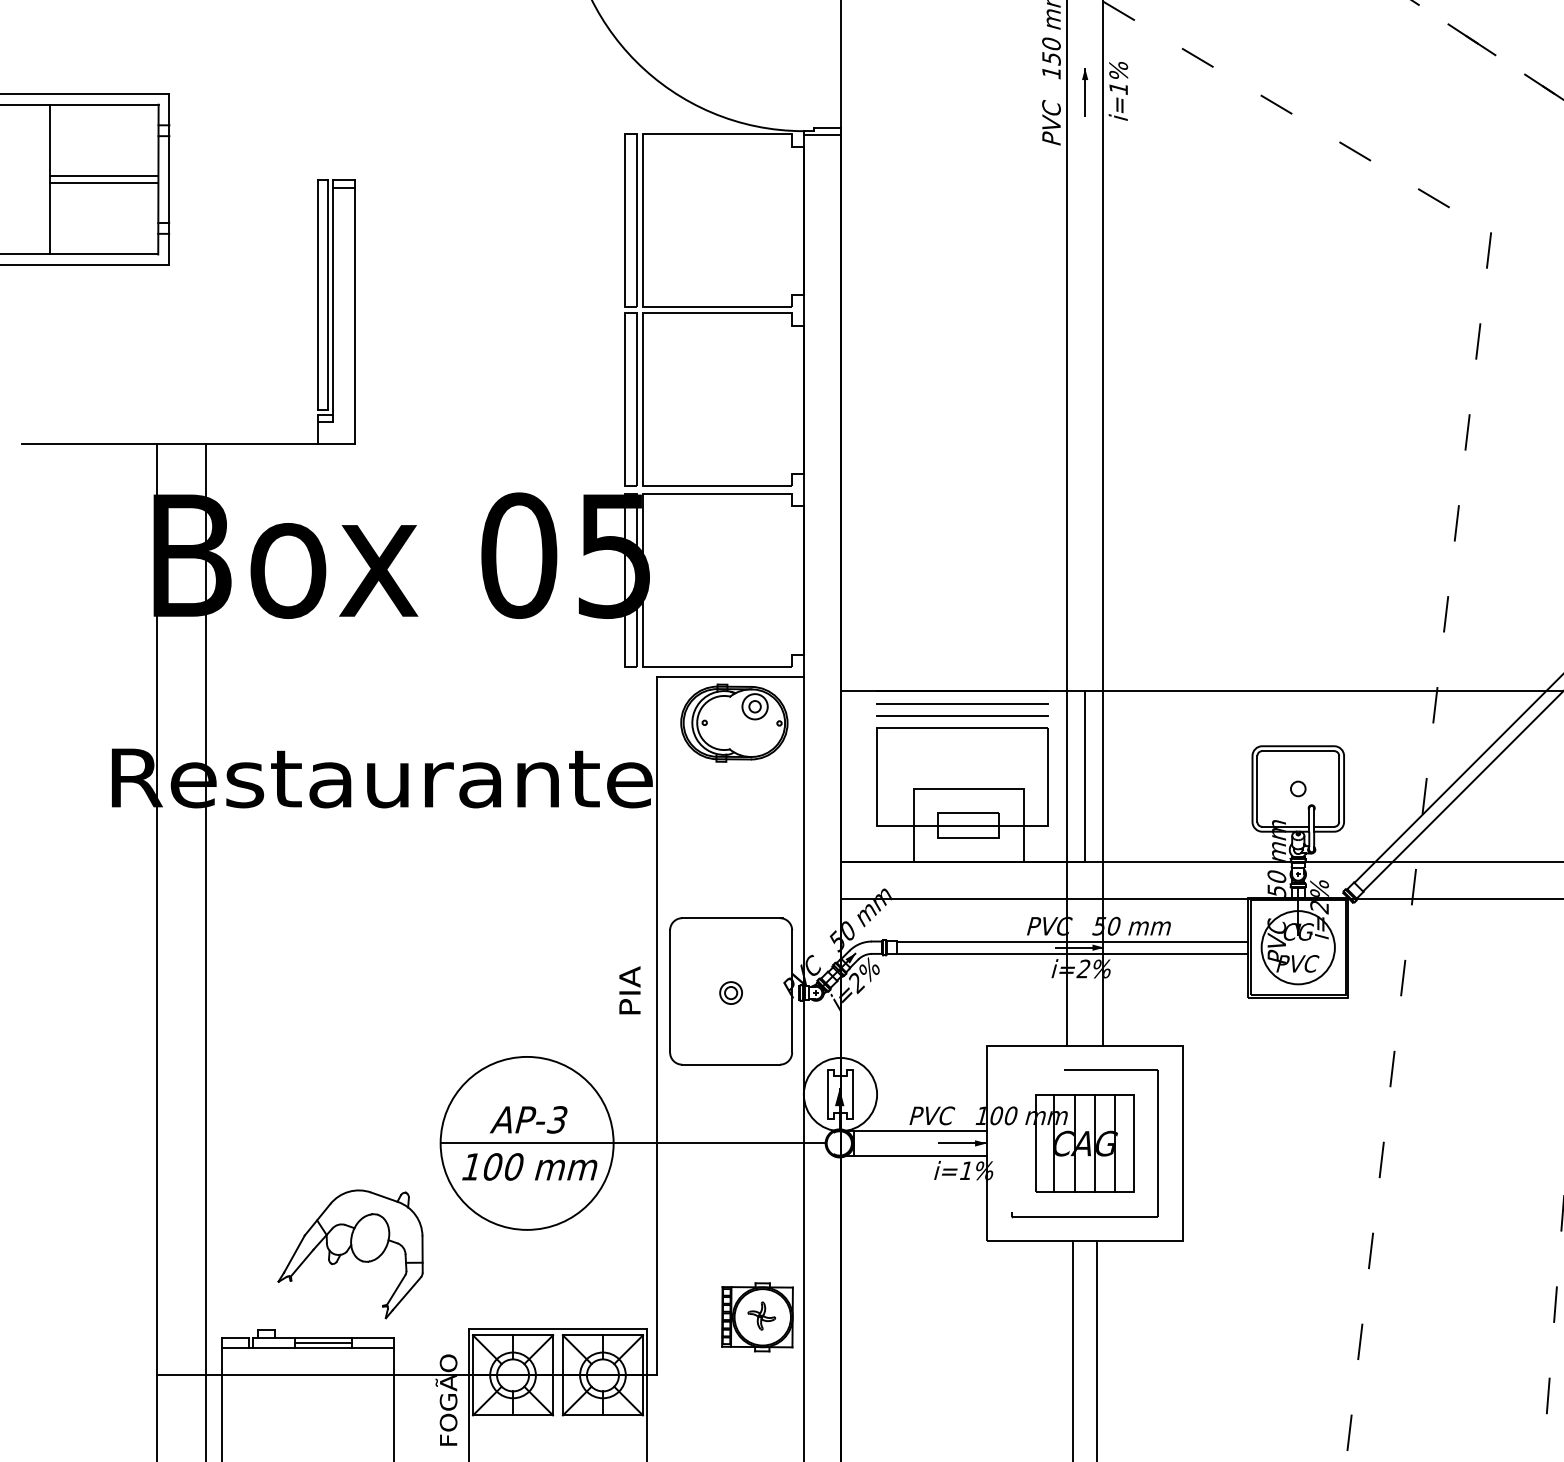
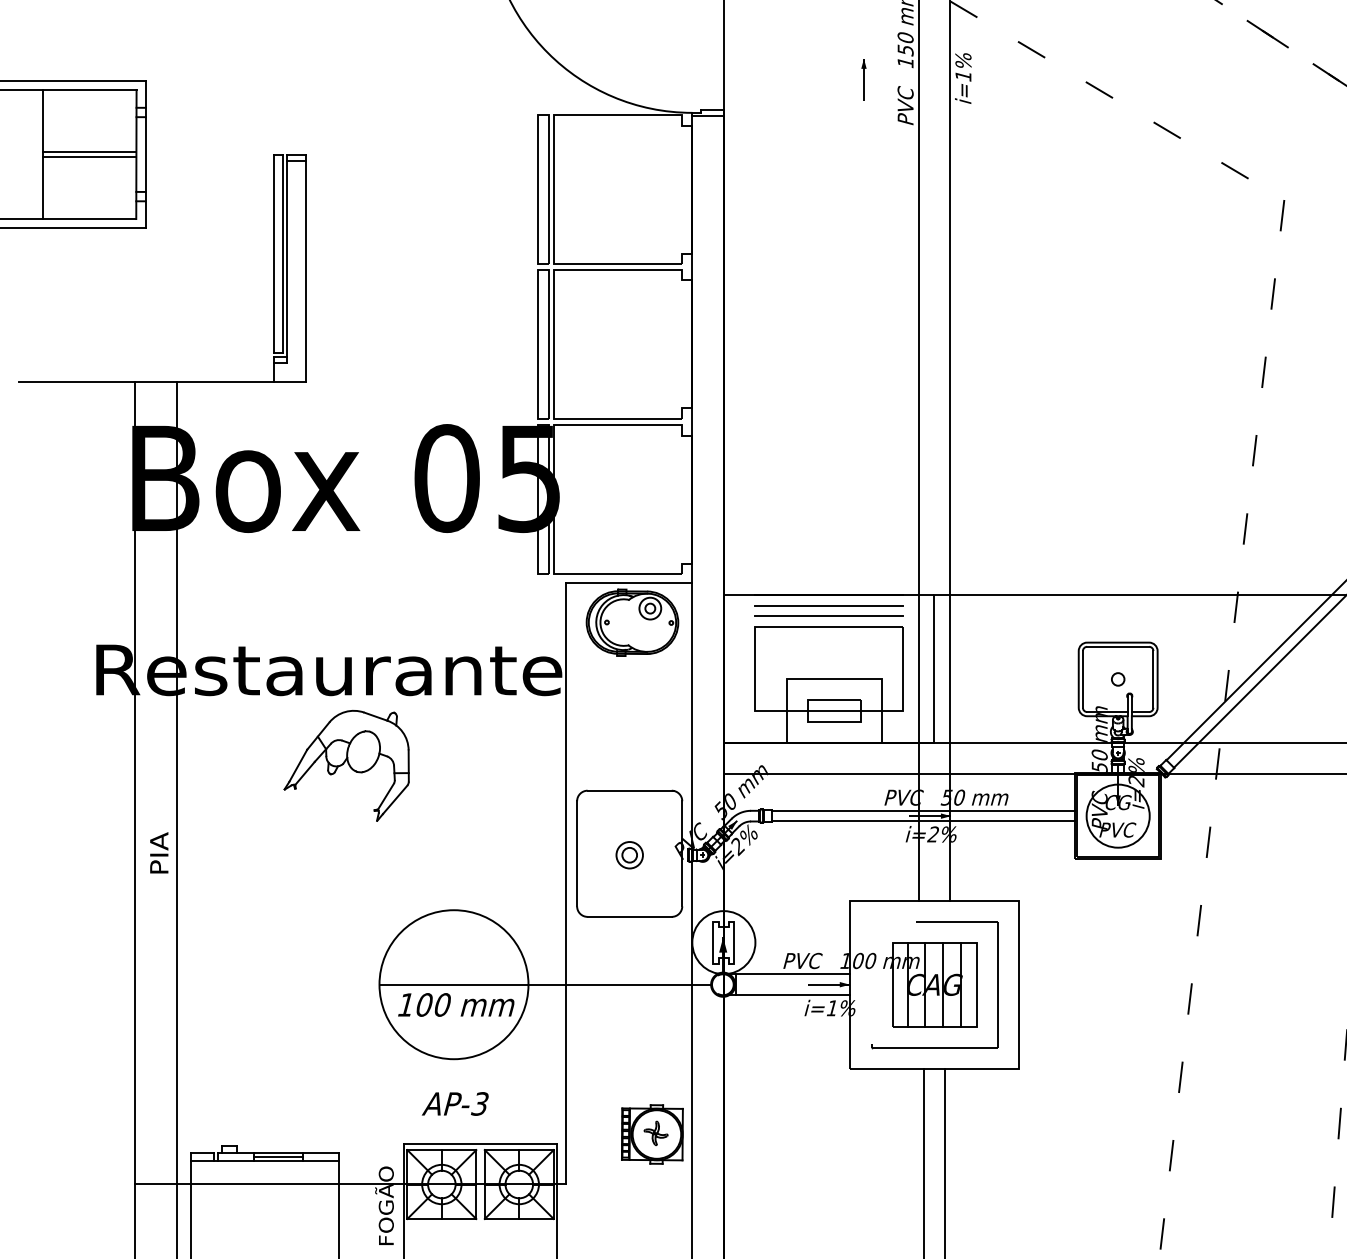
part: (1085, 92) -> (864, 79), moved
text: (629, 990) -> (158, 853), moved
part: (730, 992) -> (629, 854), size x1.4
text: (528, 1119) -> (455, 1103), moved
part: (350, 1254) -> (346, 766), moved

